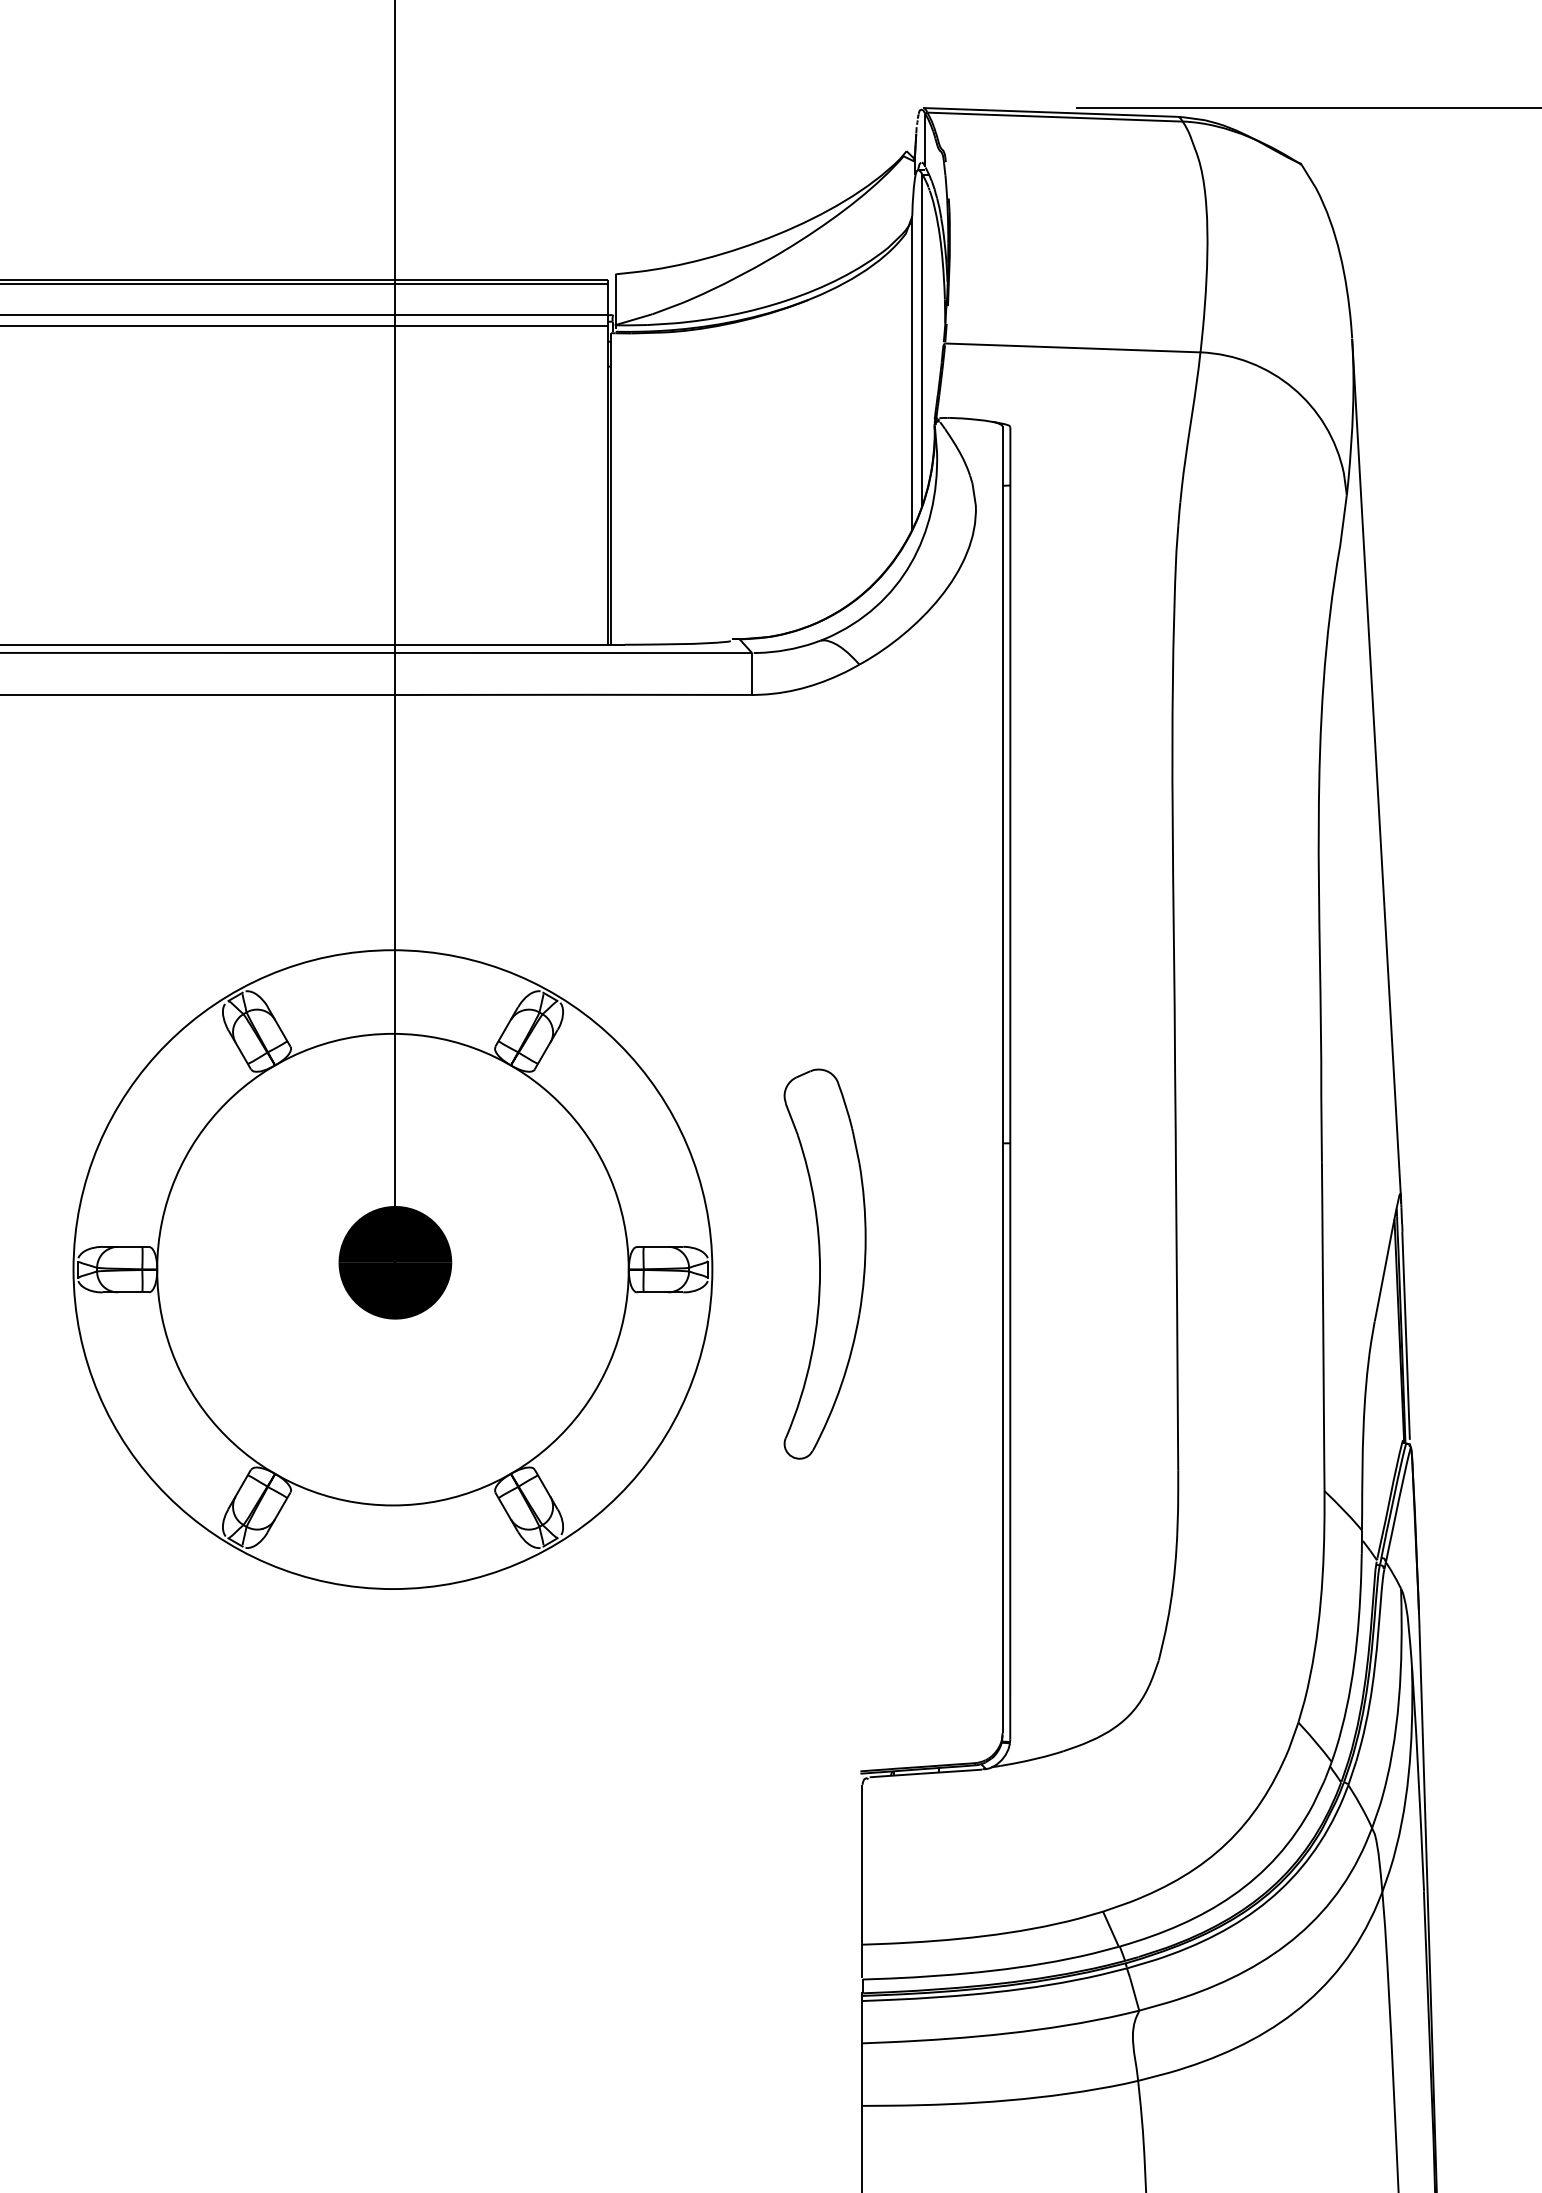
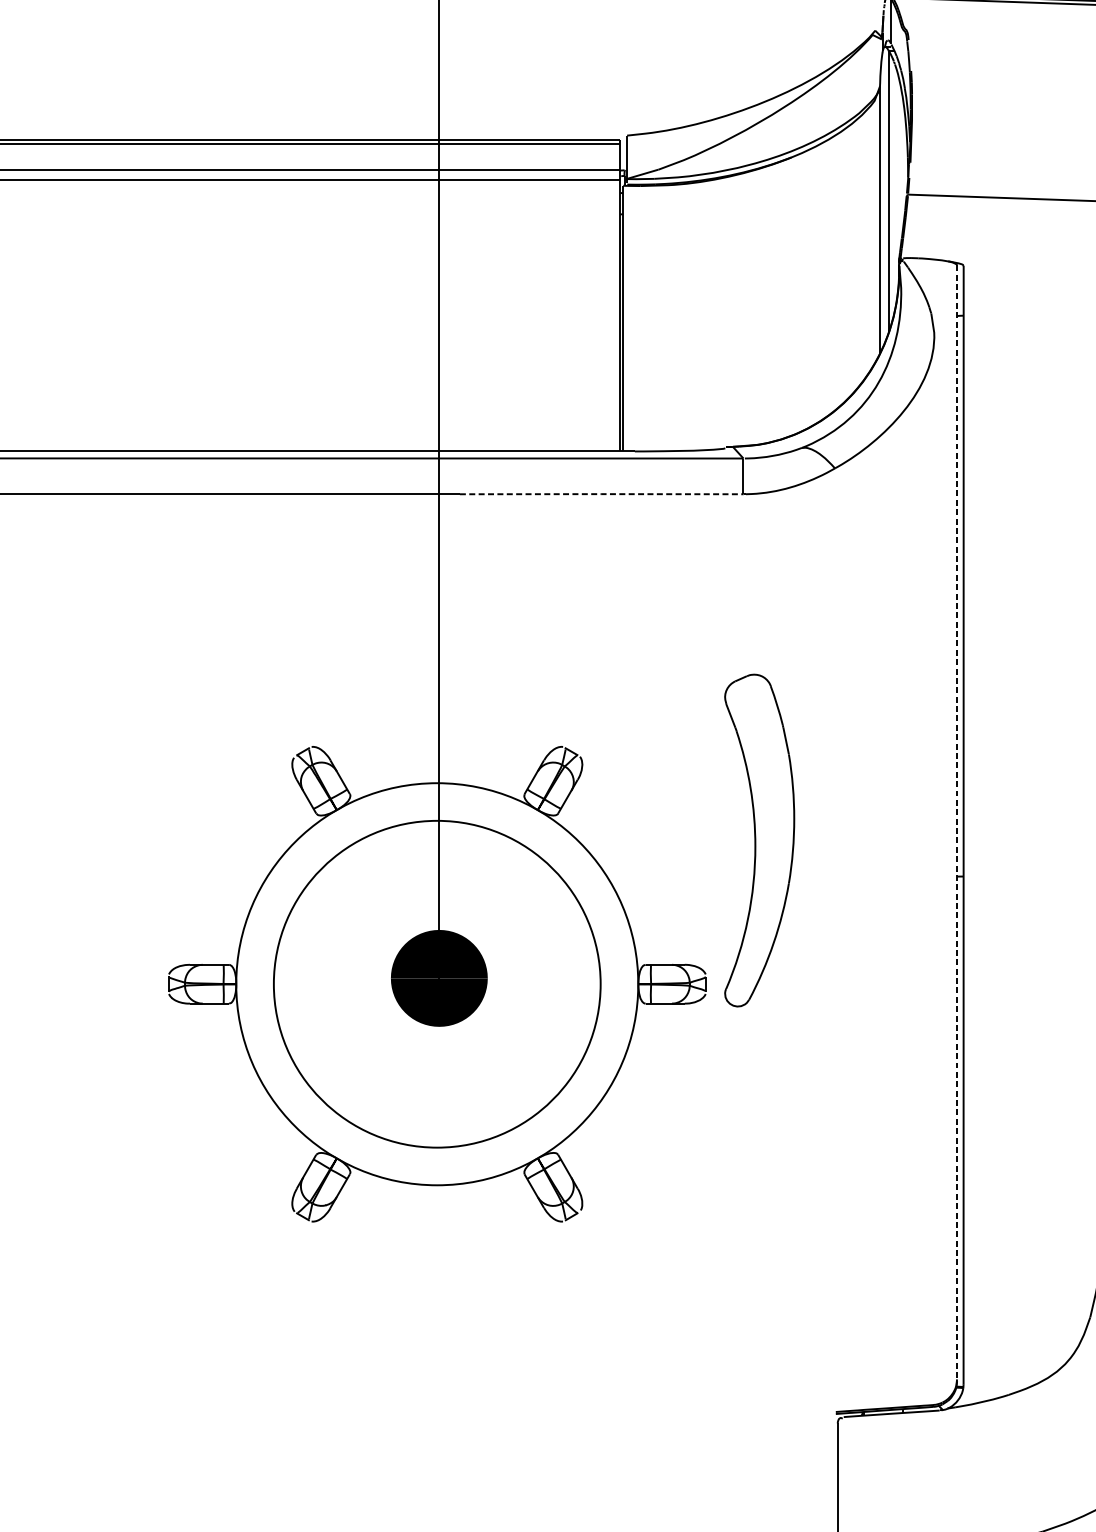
line: (585, 694) -> (601, 493), solid -> dashed
line: (1002, 1080) -> (956, 822), solid -> dashed
part: (824, 1263) -> (759, 840), moved
circle: (392, 1269) -> (436, 984), size x0.6

